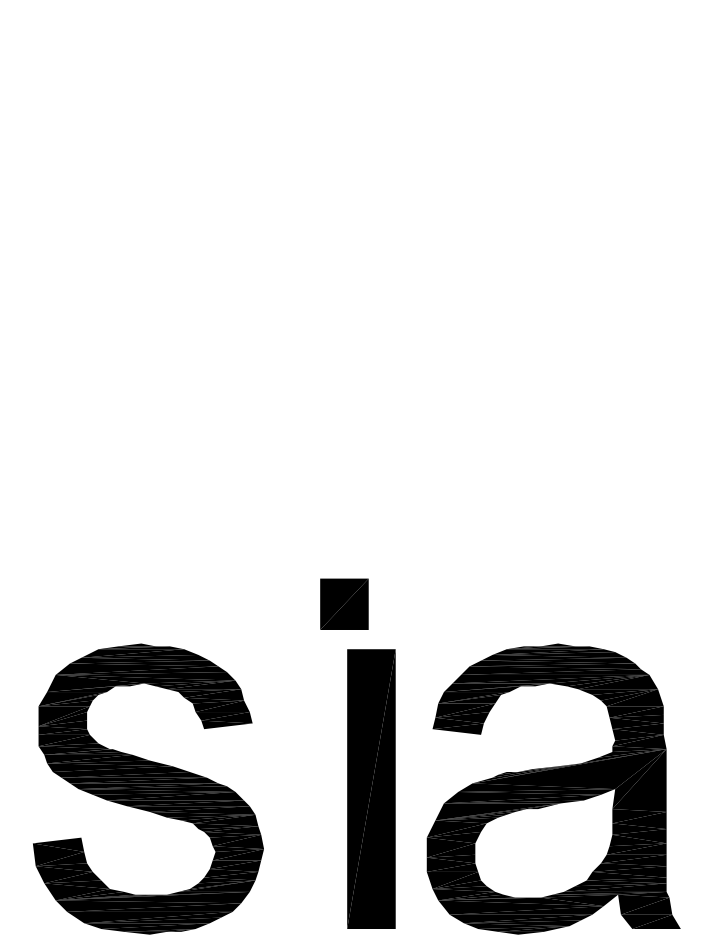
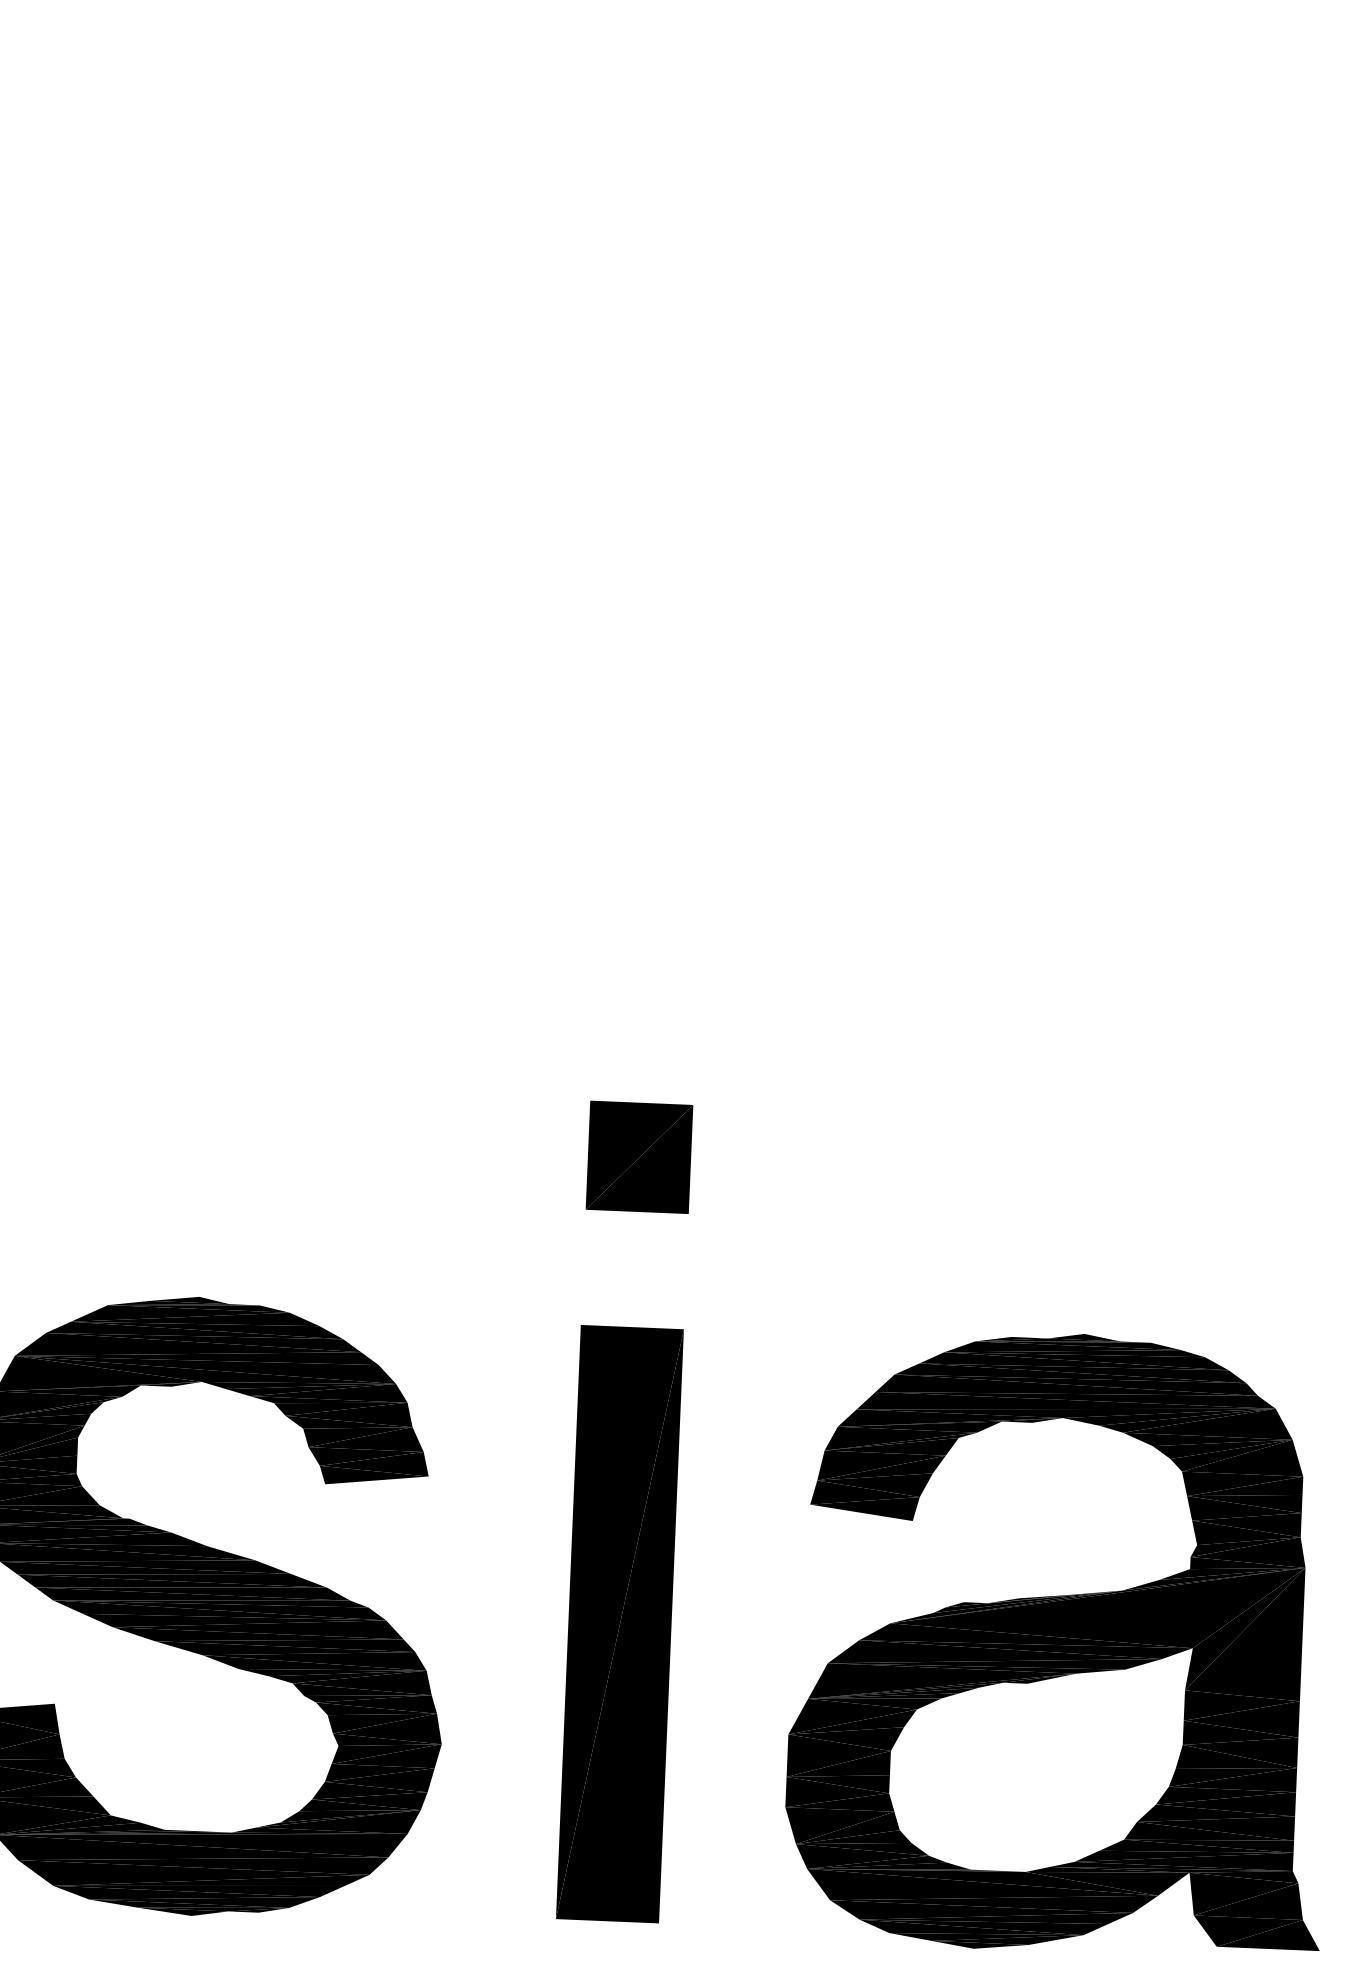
part: (344, 603) -> (639, 1155), moved
part: (371, 788) -> (620, 1622), moved

